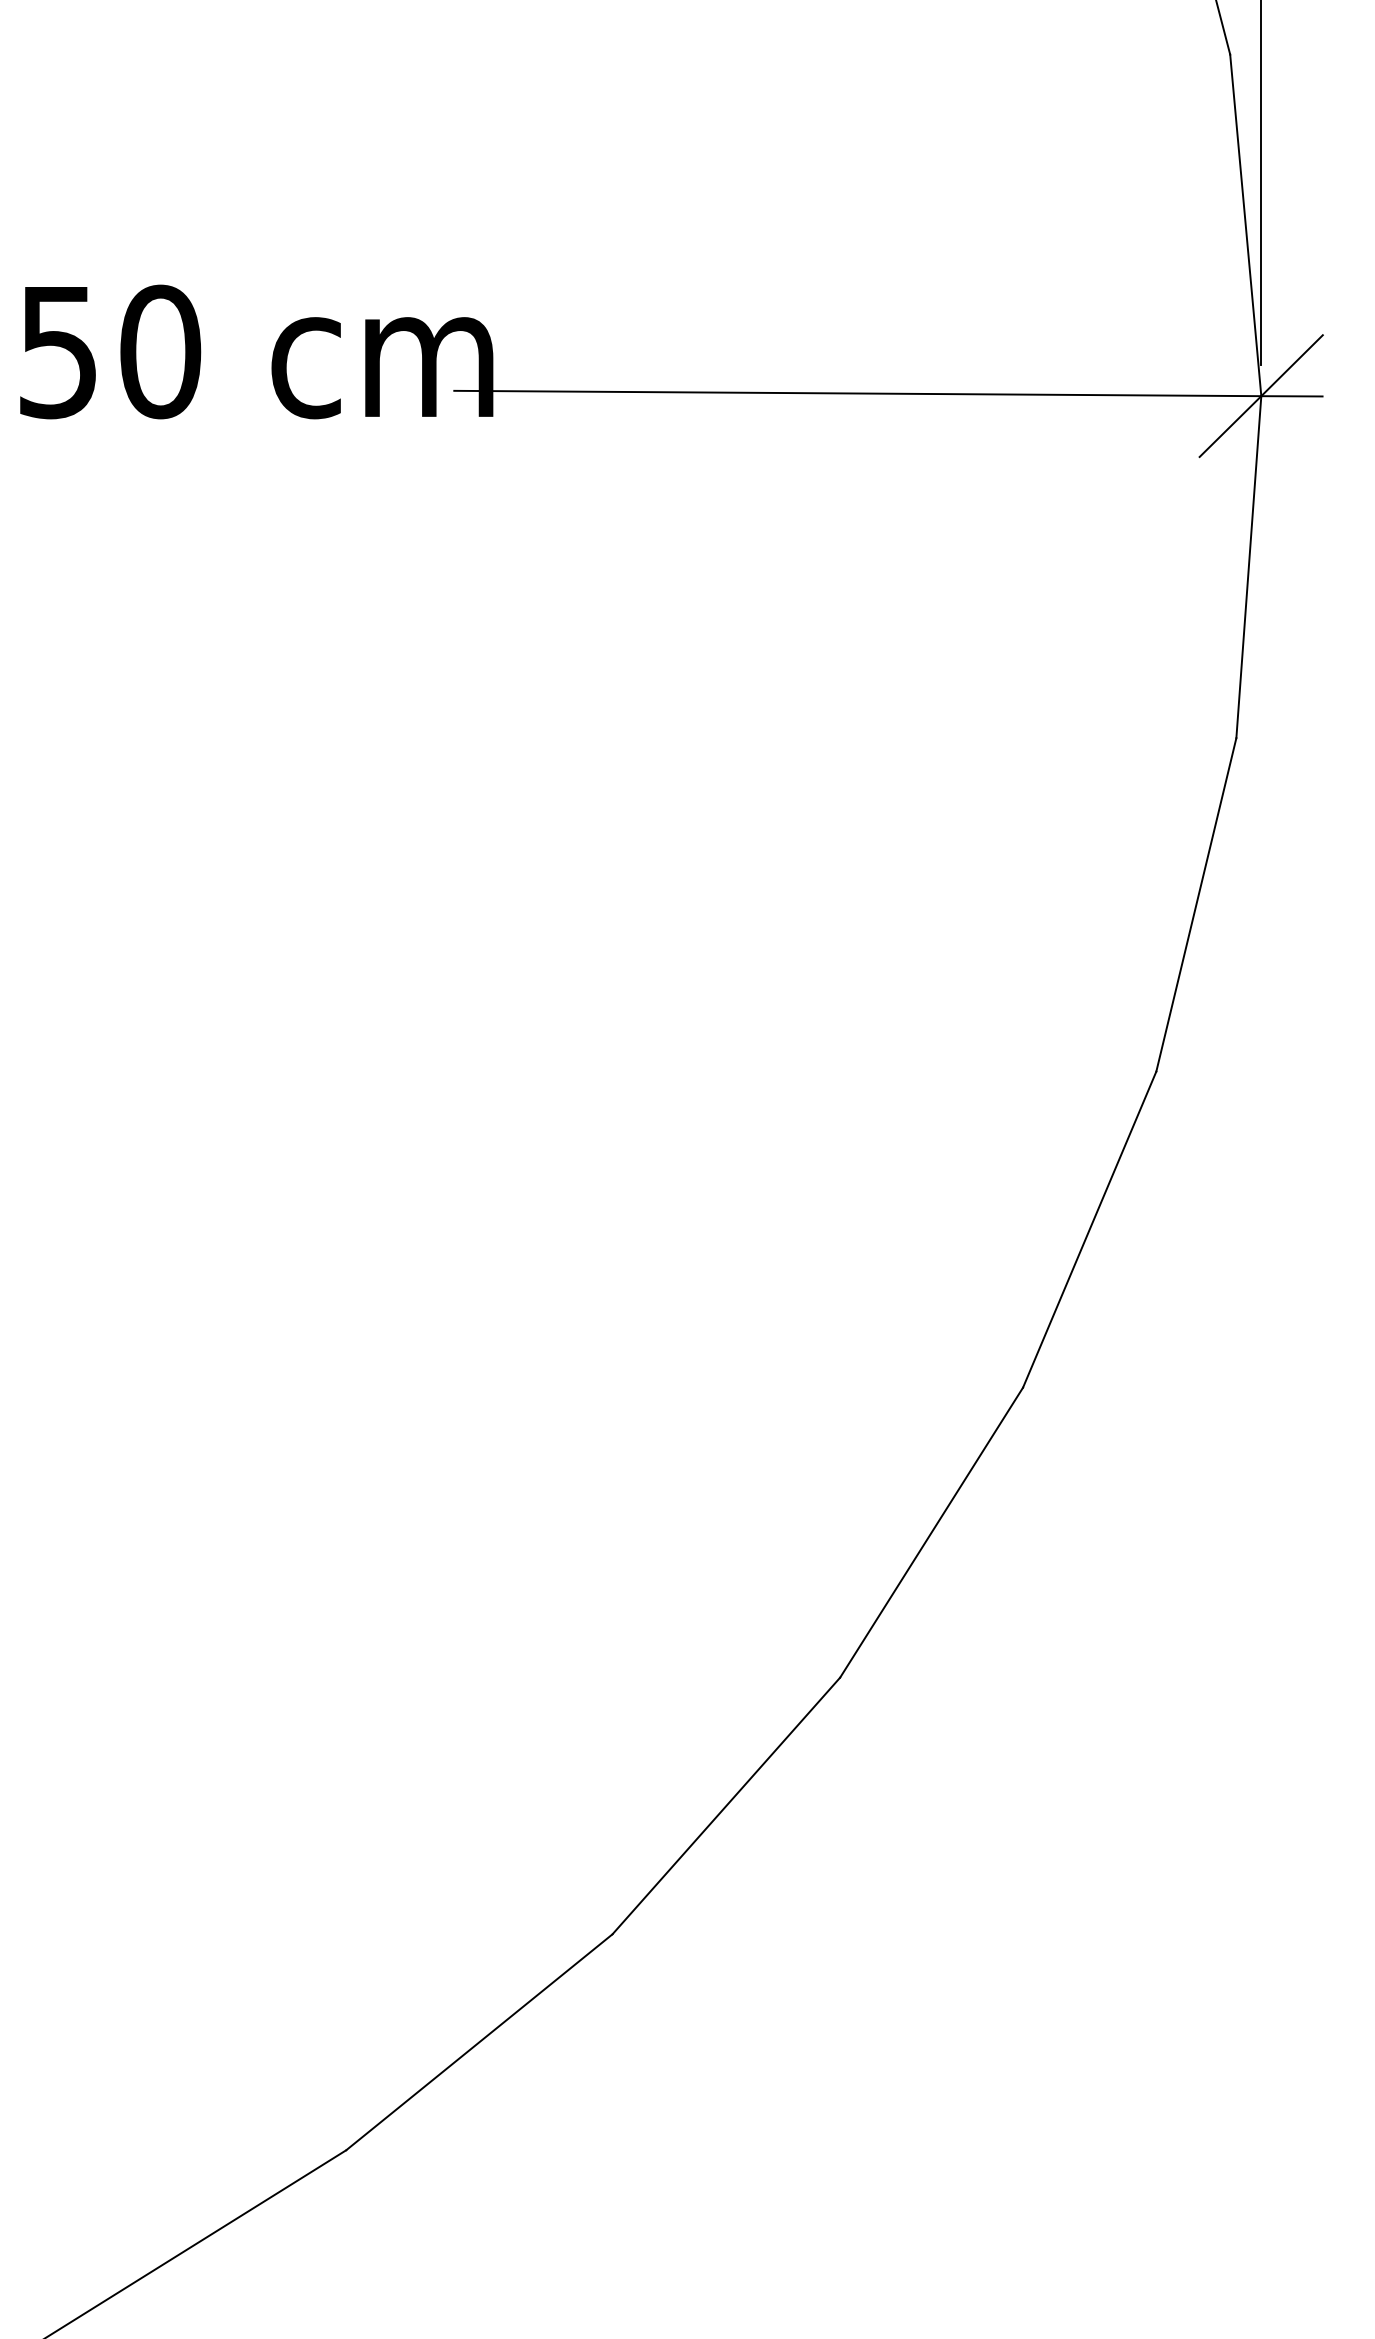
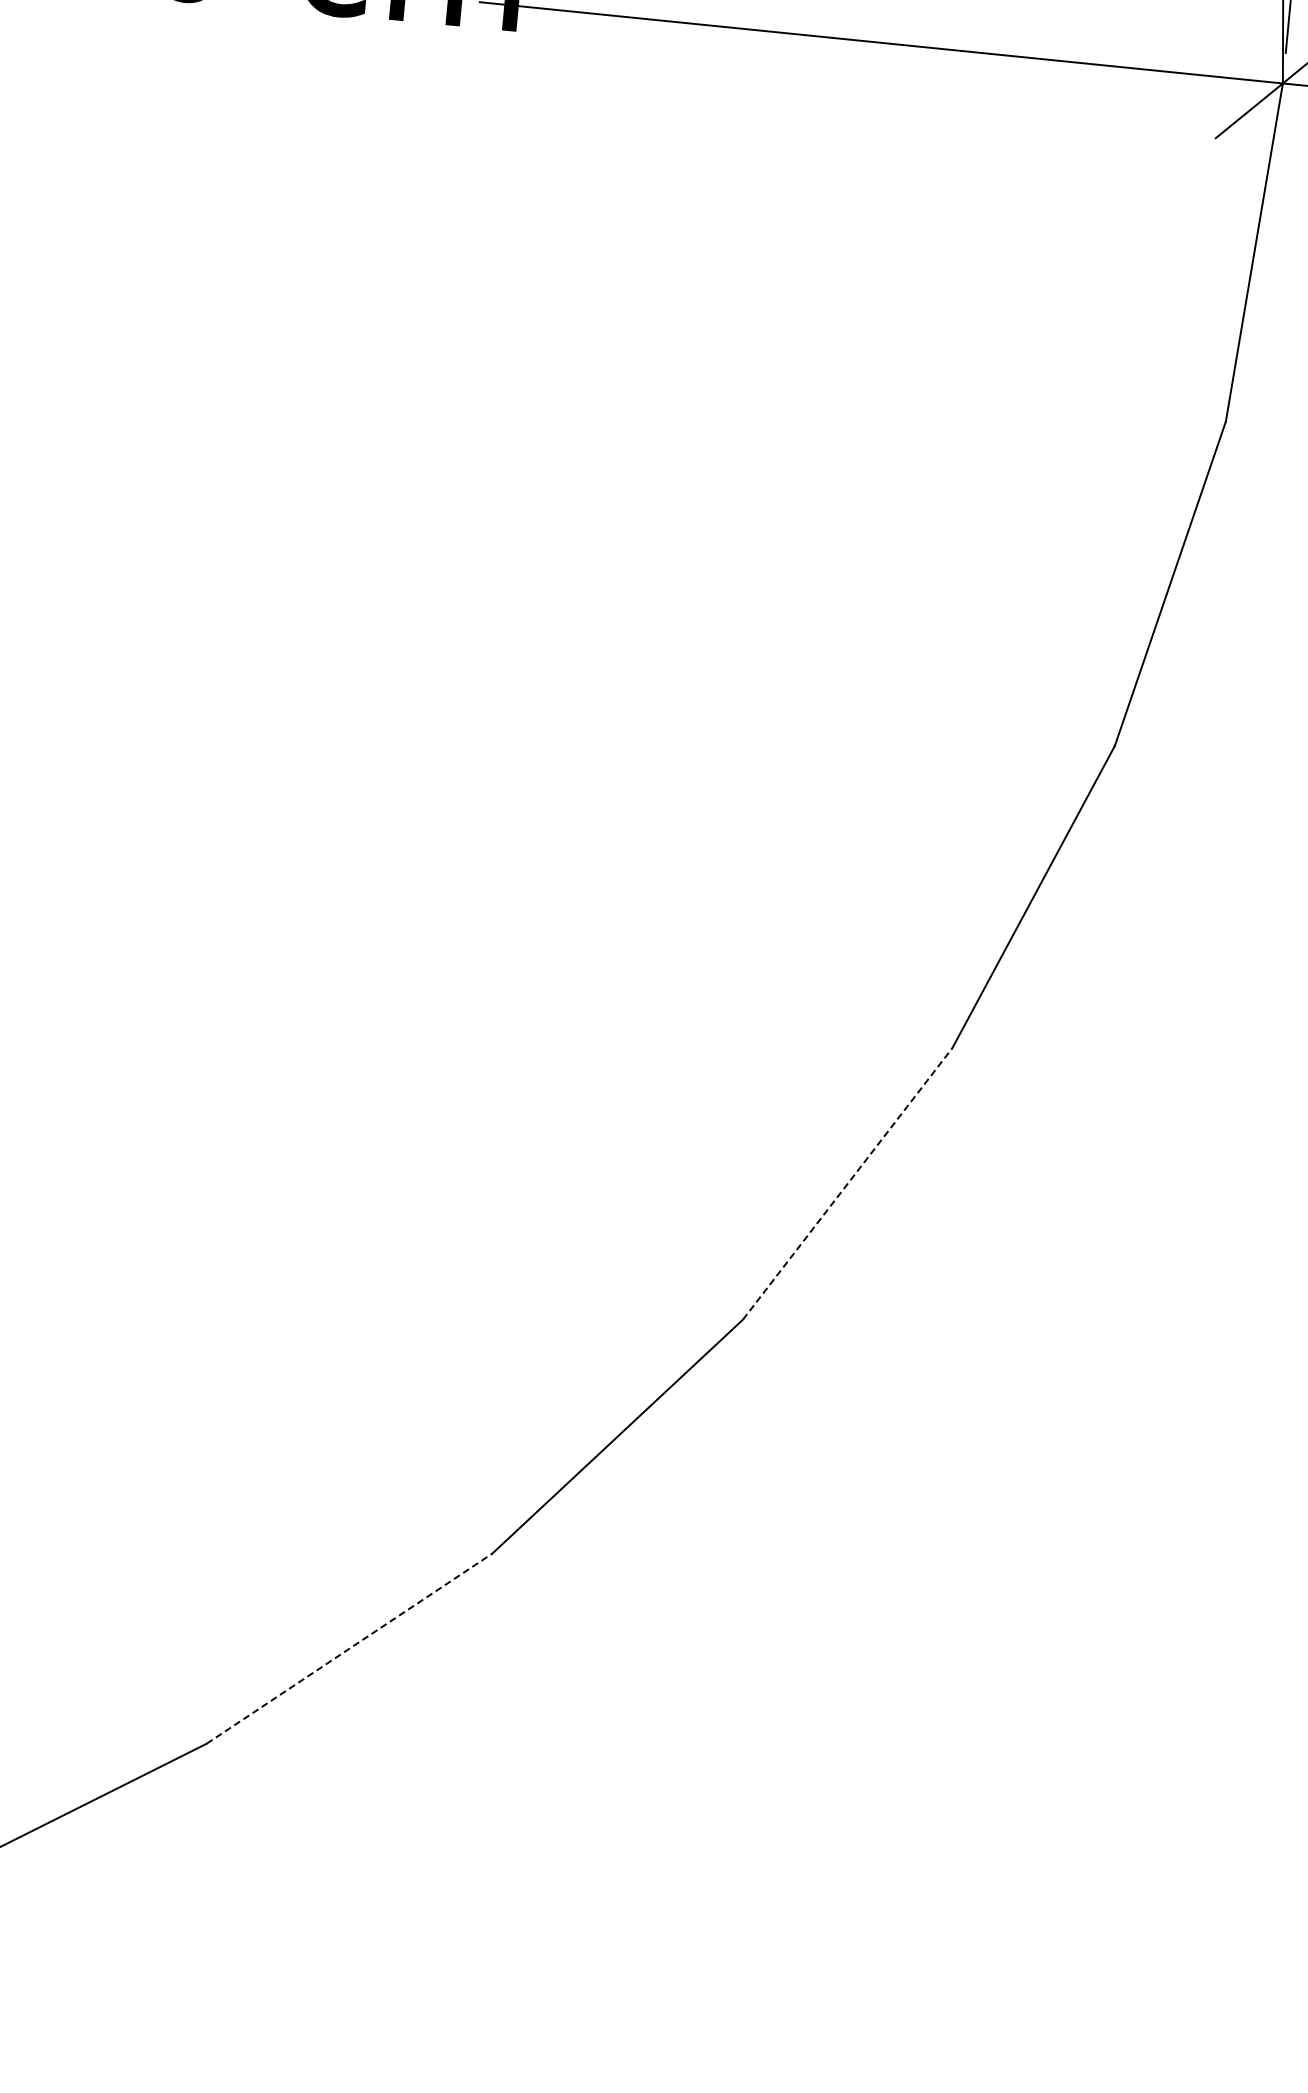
line: (931, 1532) -> (847, 1183), solid -> dashed
line: (479, 2041) -> (349, 1647), solid -> dashed

